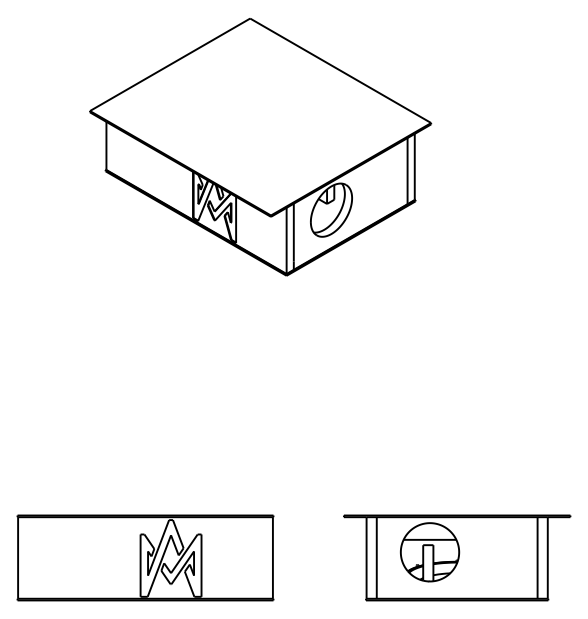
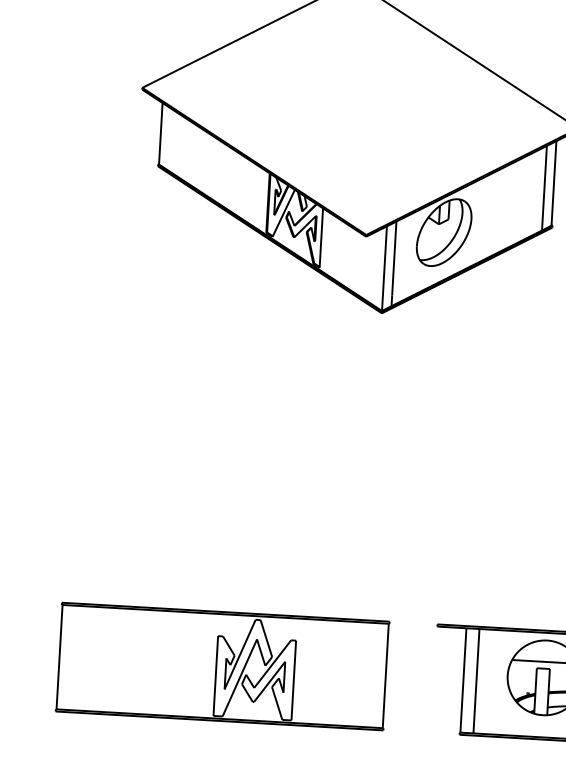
part: (145, 557) -> (222, 665), moved

